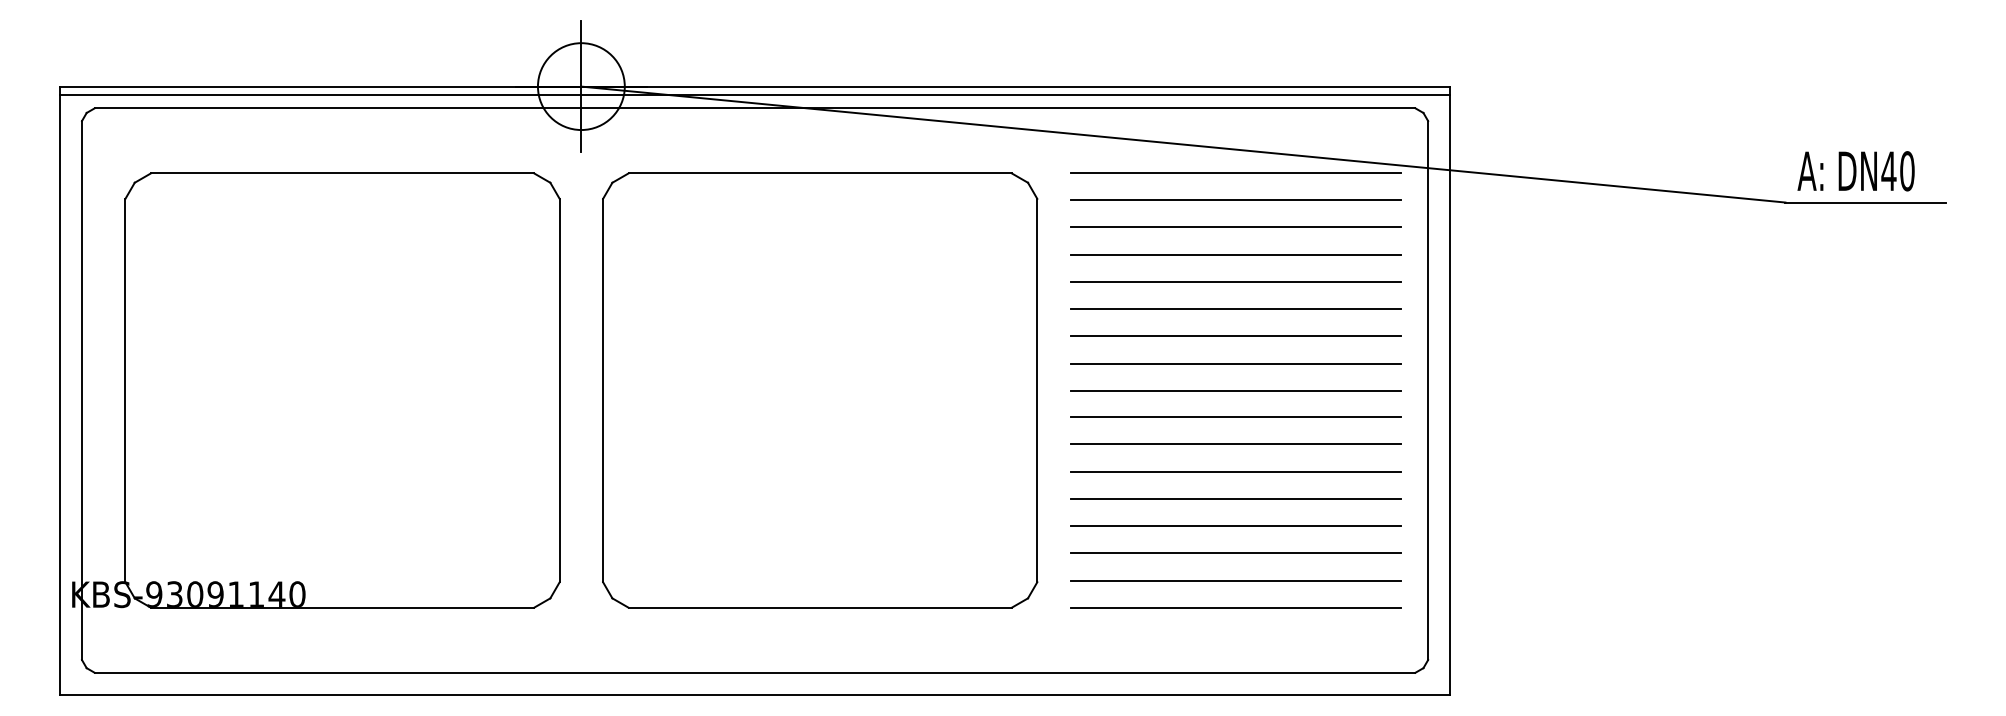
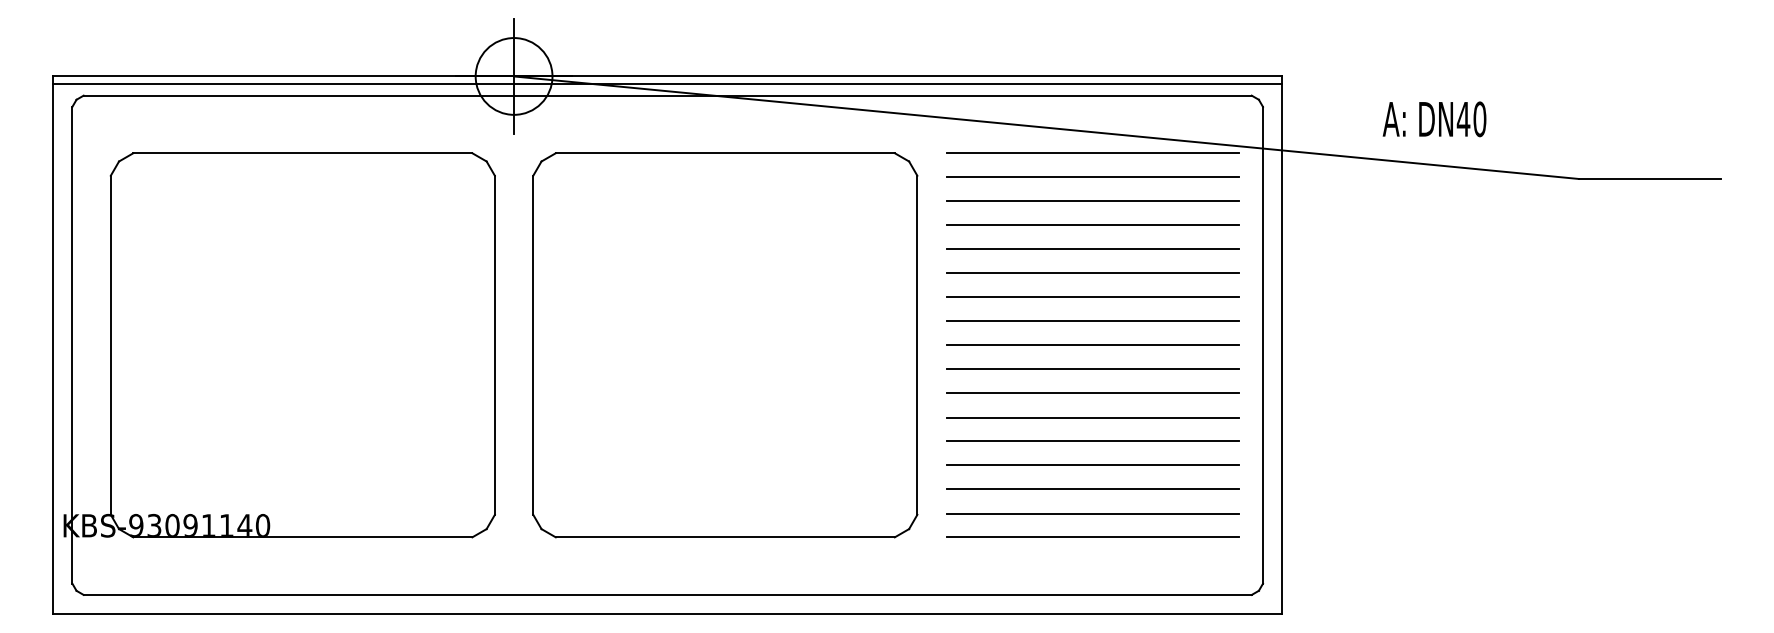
text: (1856, 171) -> (1434, 119), moved

